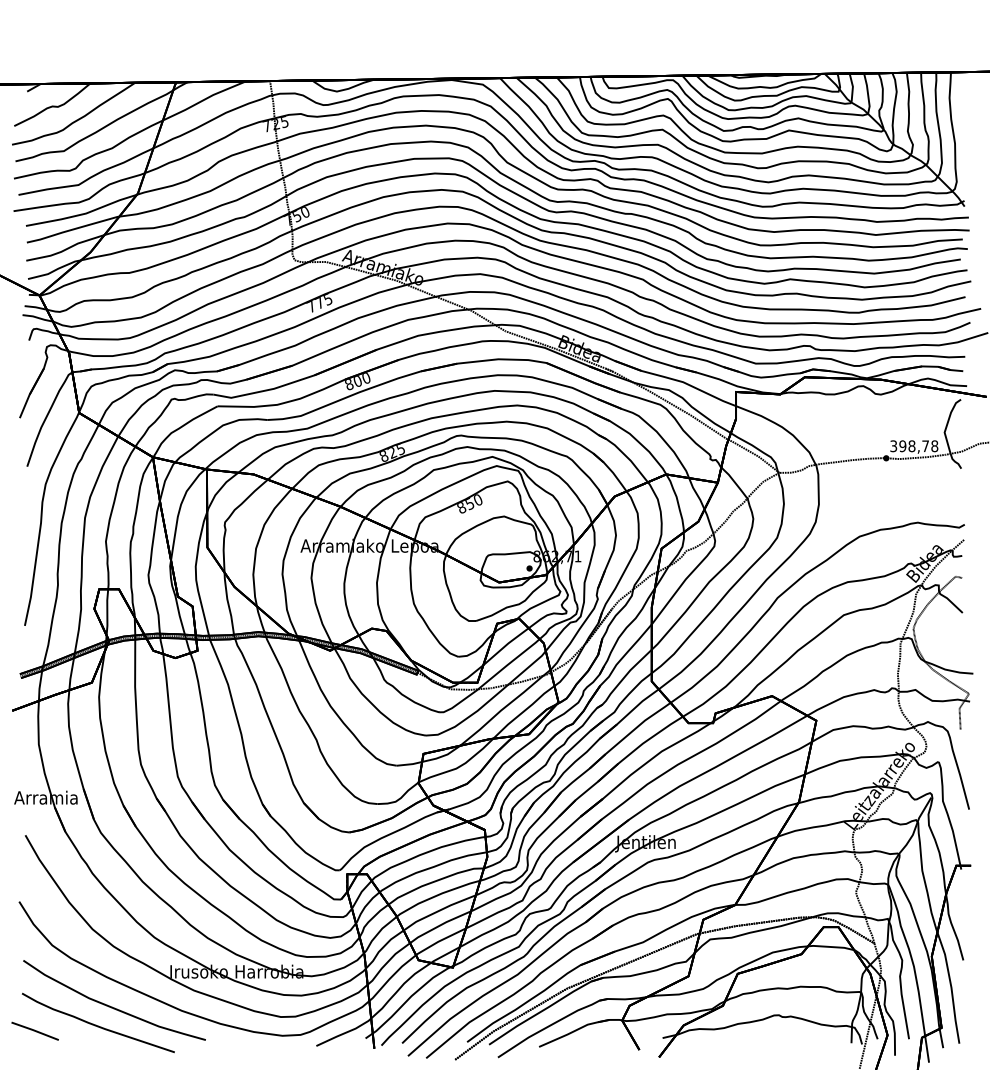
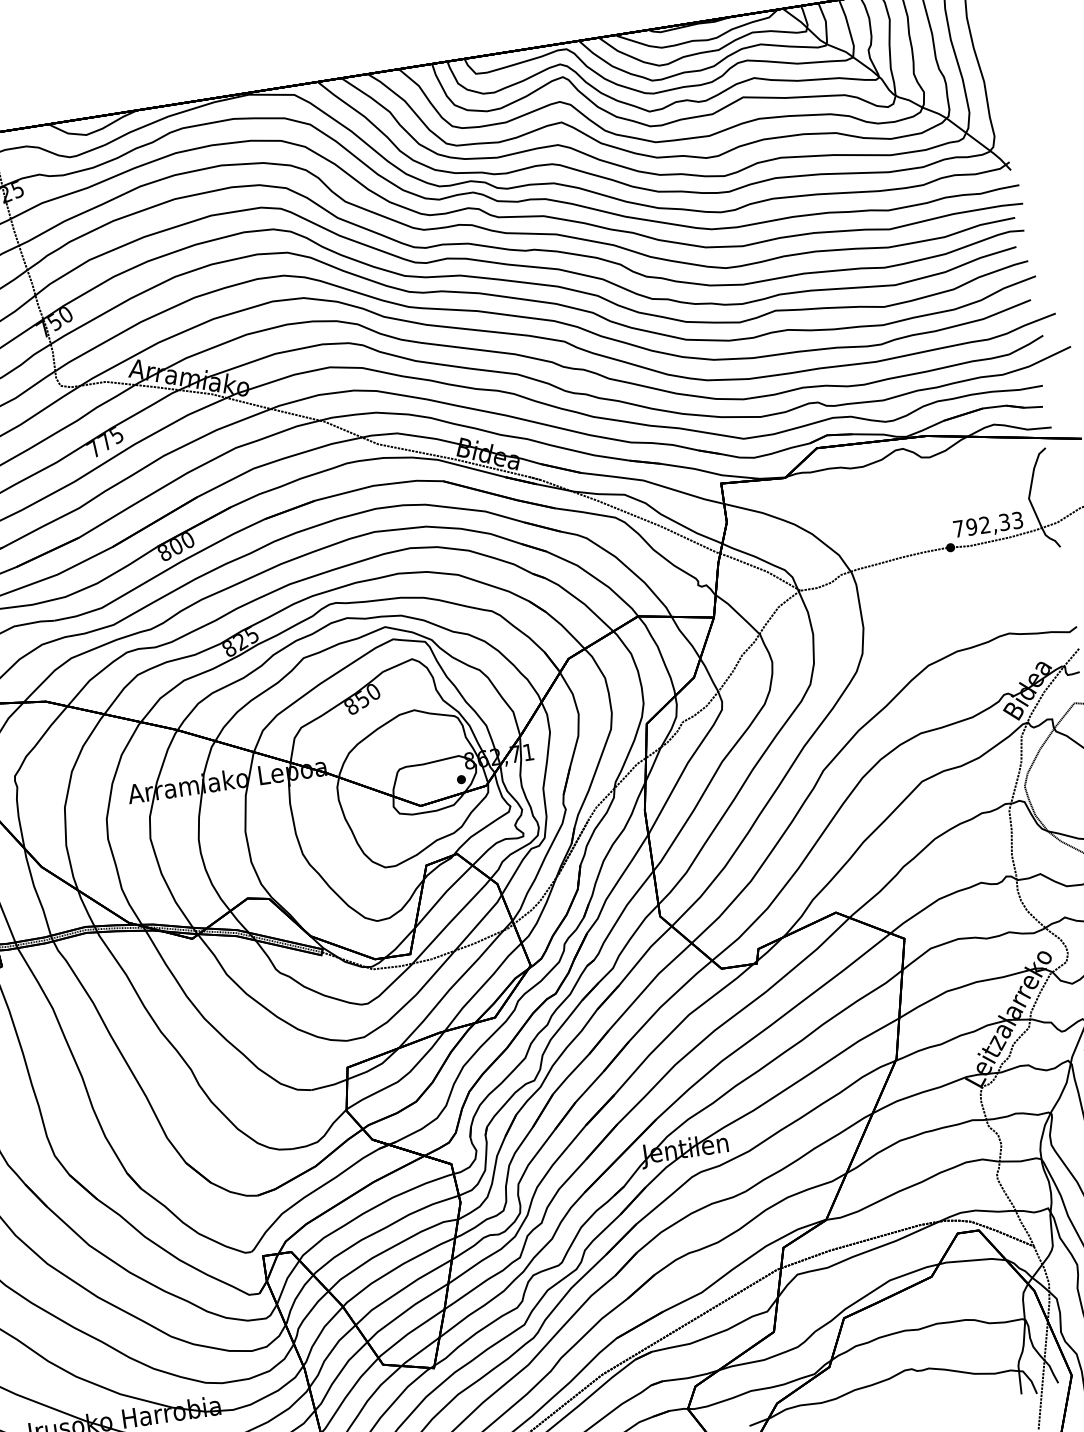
text: (914, 446) -> (988, 524), 398,78 -> 792,33

